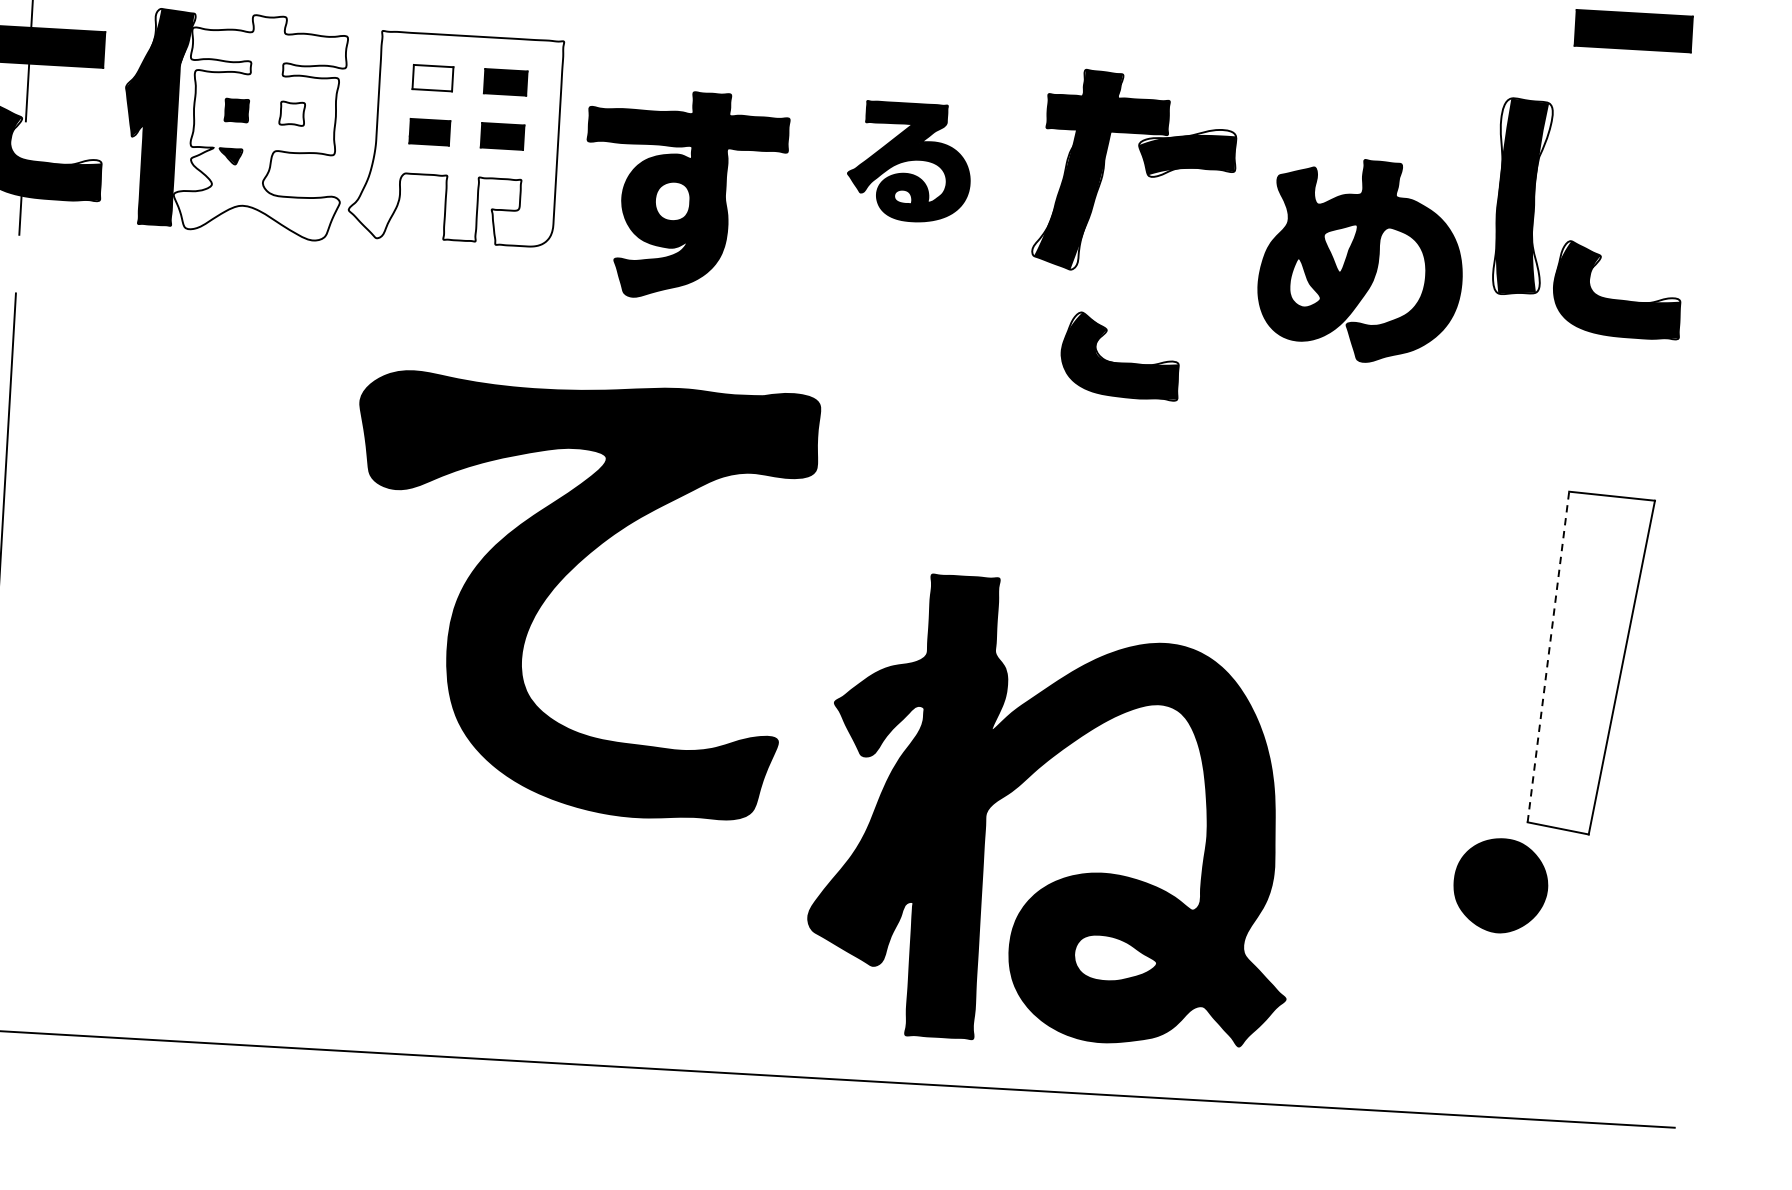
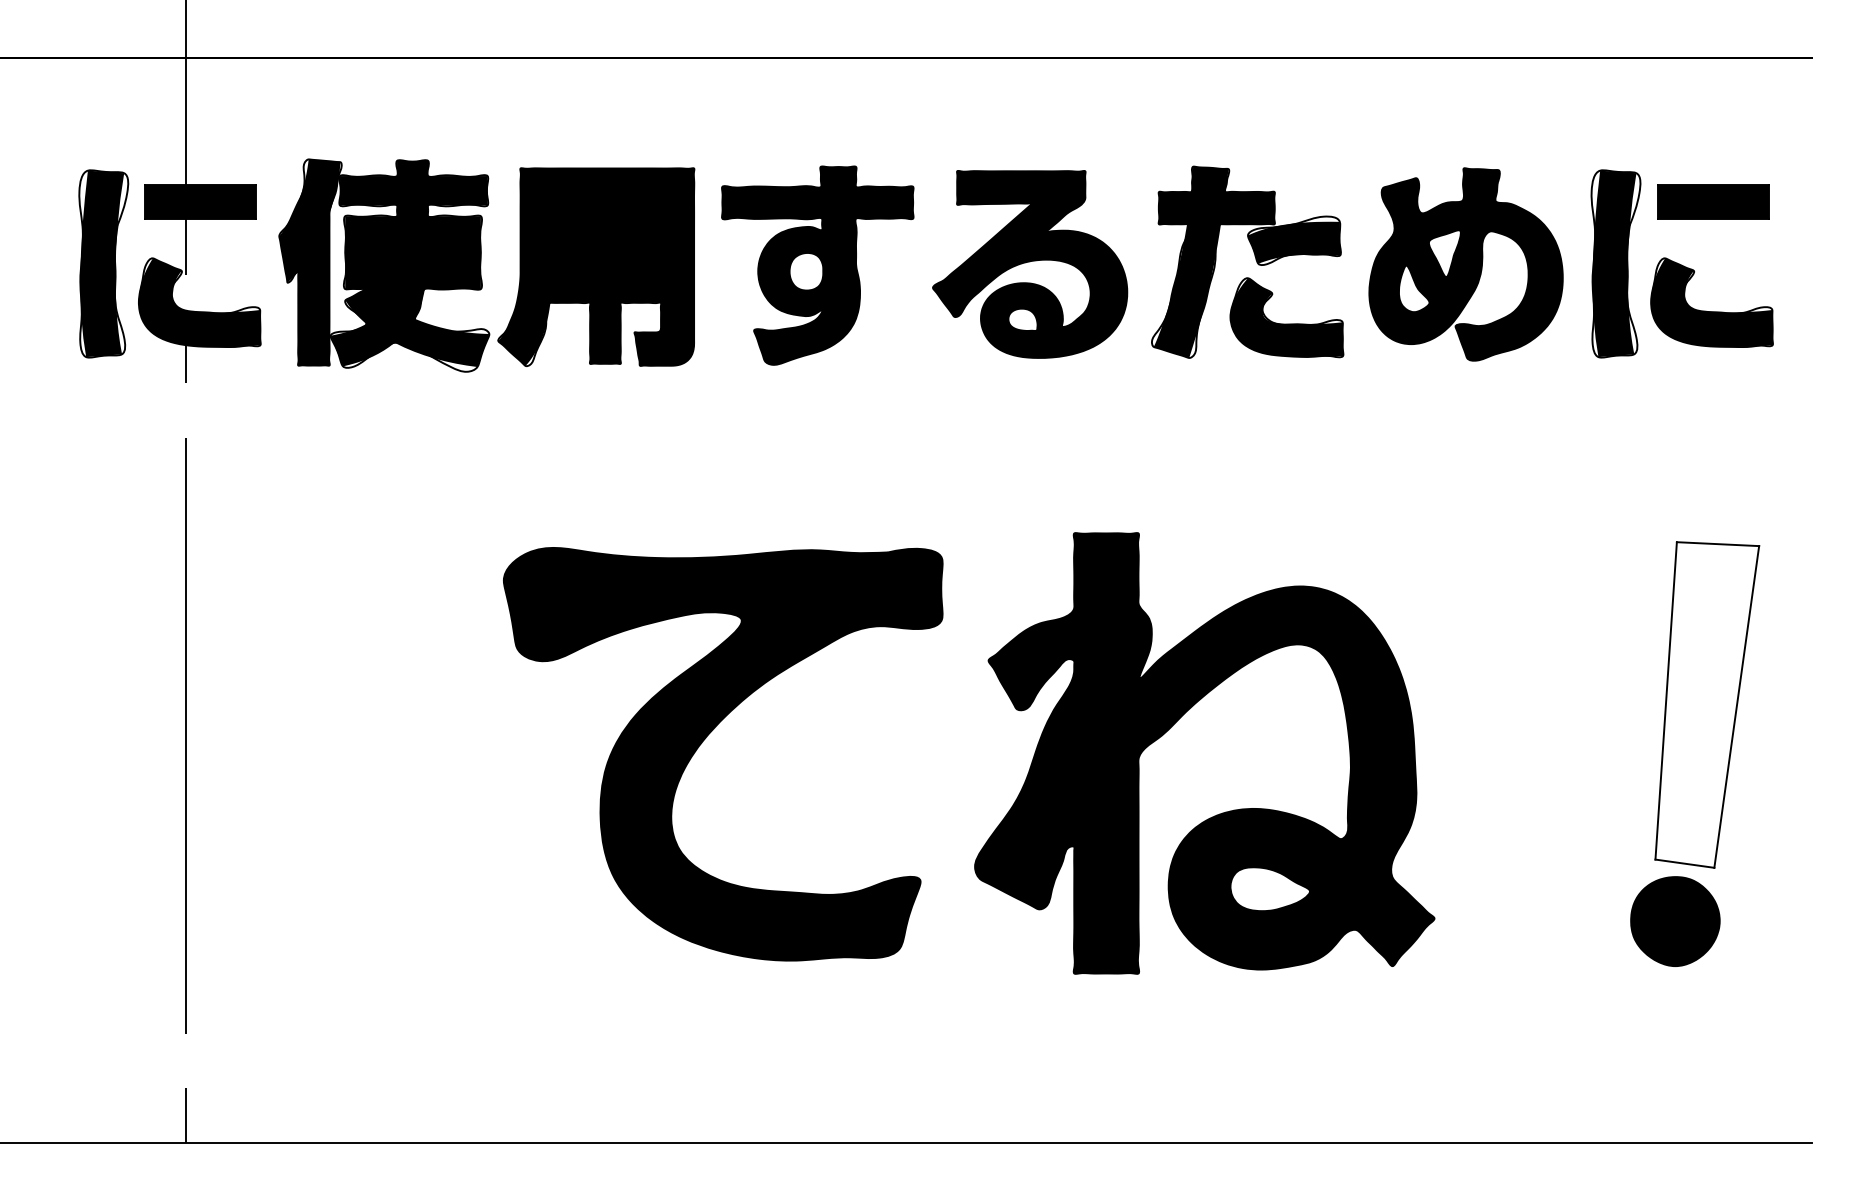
part: (1634, 30) -> (1713, 201), moved
fill: (433, 78) -> (571, 210), added
fill: (291, 113) -> (438, 251), added
fill: (260, 123) -> (409, 263), added
fill: (455, 138) -> (596, 266), added
part: (909, 162) -> (1030, 264), size x1.67
part: (684, 195) -> (817, 265), moved
part: (1360, 260) -> (1465, 264), moved
part: (1616, 299) -> (1711, 311), moved
part: (1120, 355) -> (1286, 317), moved
part: (562, 579) -> (706, 738), moved
line: (1548, 656) -> (1666, 700), dashed -> solid
part: (1026, 779) -> (1175, 723), moved
part: (1500, 885) -> (1675, 921), moved

